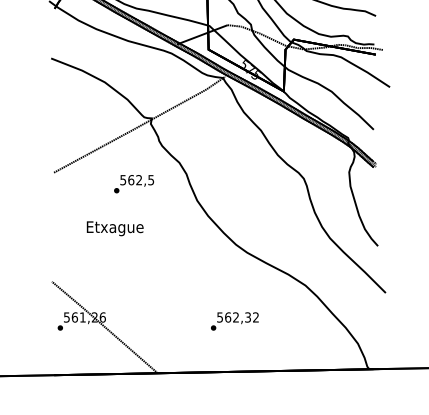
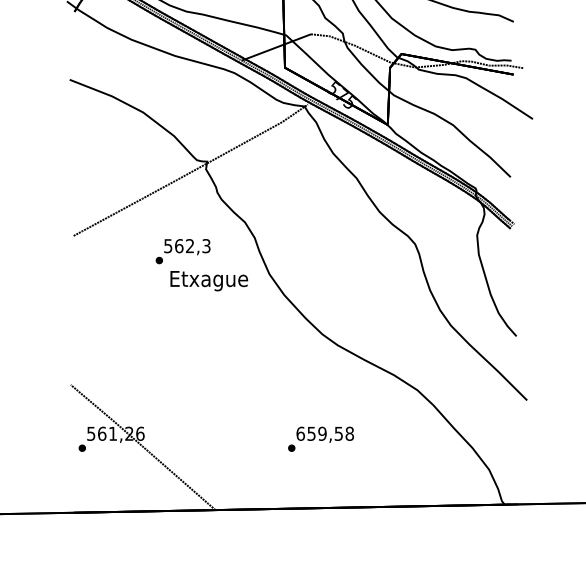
text: (151, 179) -> (206, 245), 562,5 -> 562,3
text: (114, 228) -> (208, 280), moved
text: (238, 317) -> (325, 433), 562,32 -> 659,58

